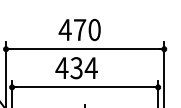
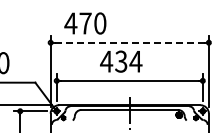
text: (79, 30) -> (85, 23), moved
line: (85, 49) -> (130, 42), solid -> dashed

